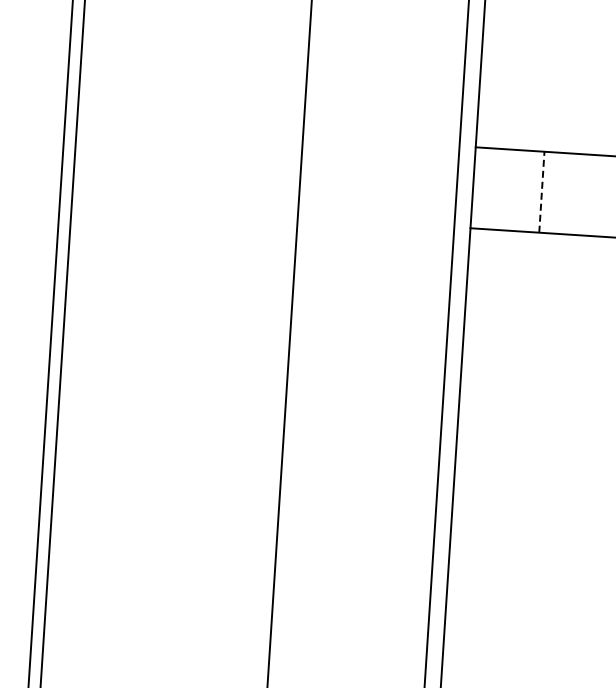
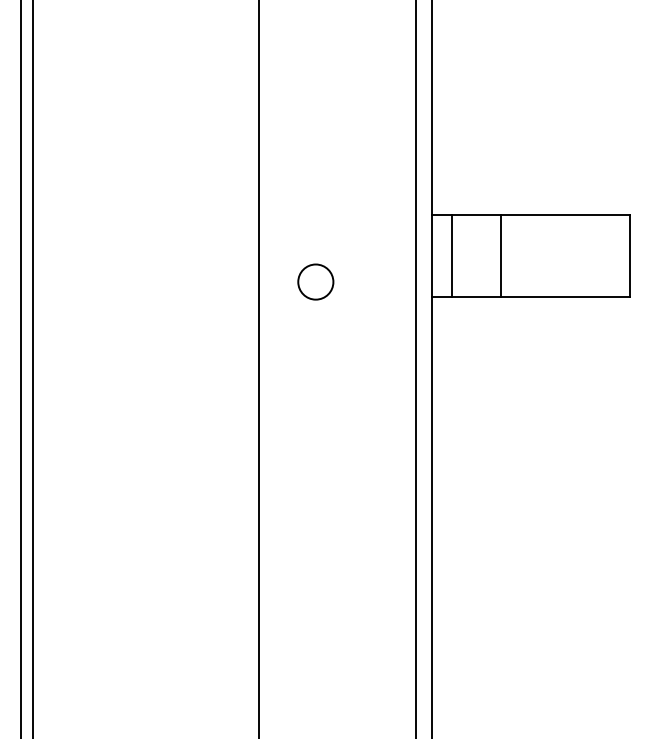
line: (492, 188) -> (451, 255), added
line: (541, 191) -> (500, 255), dashed -> solid
circle: (355, 205) -> (315, 281), added

